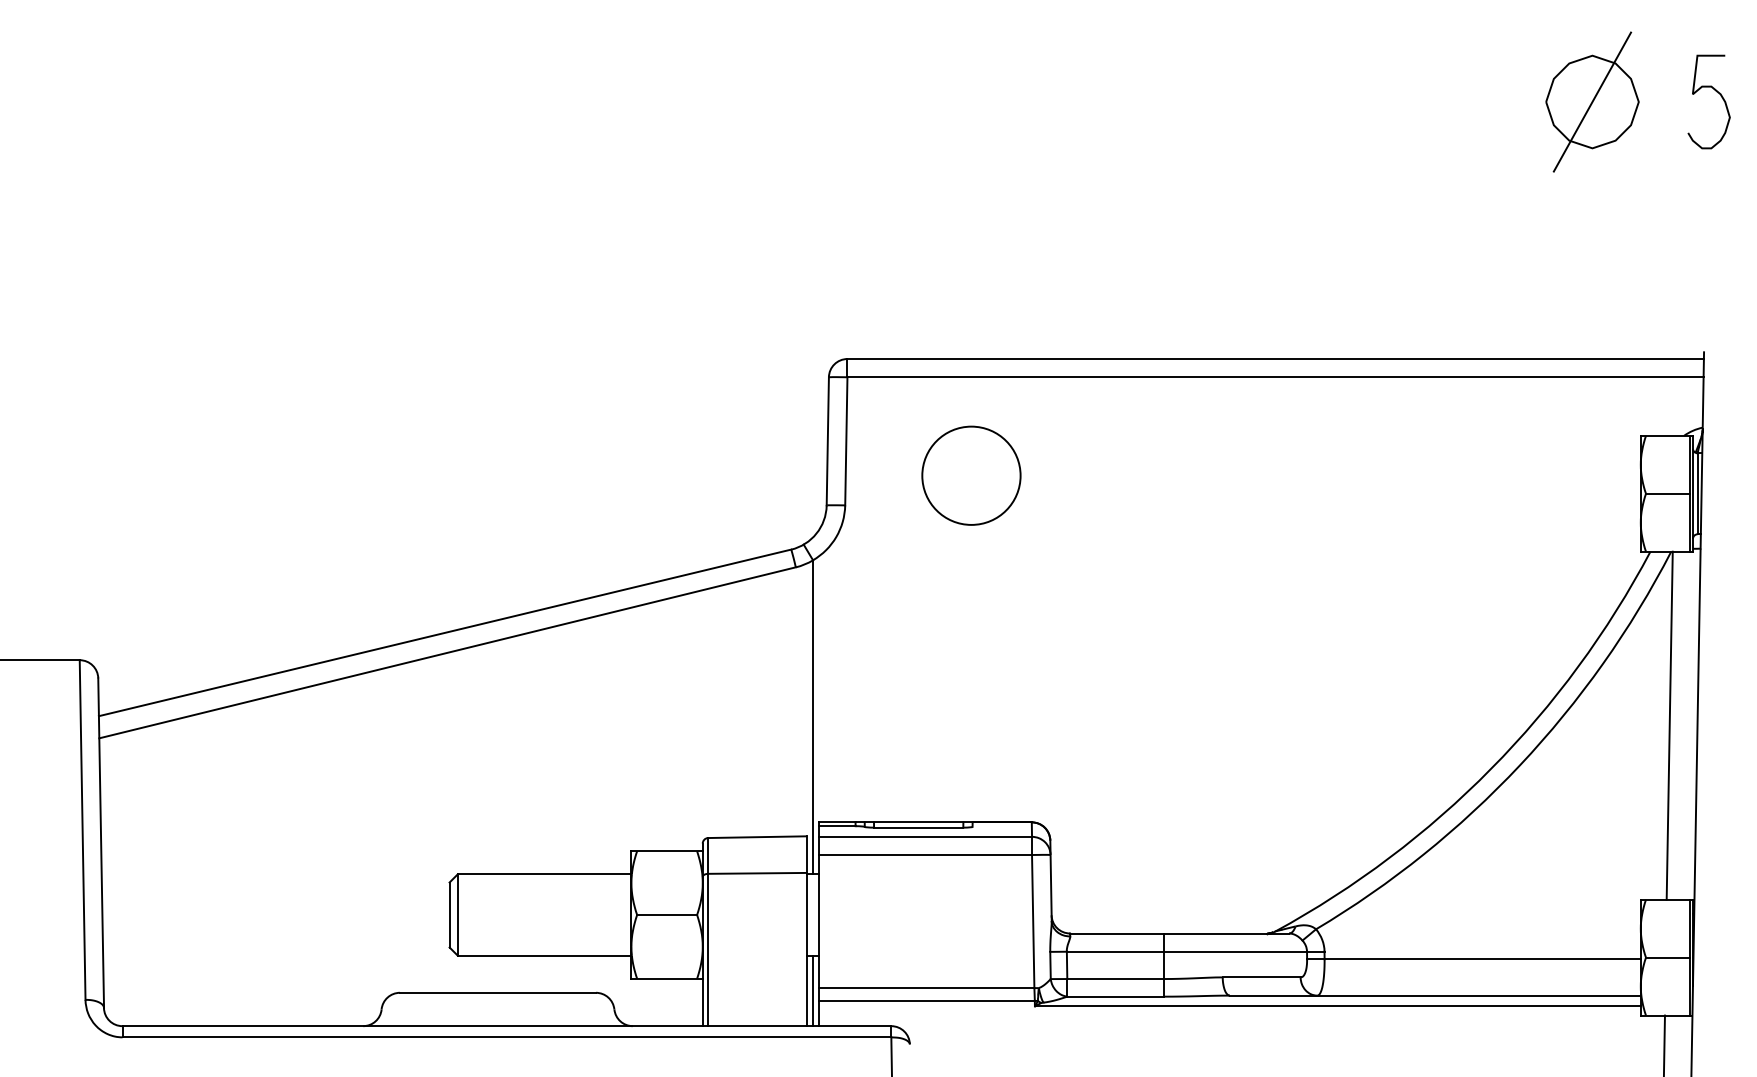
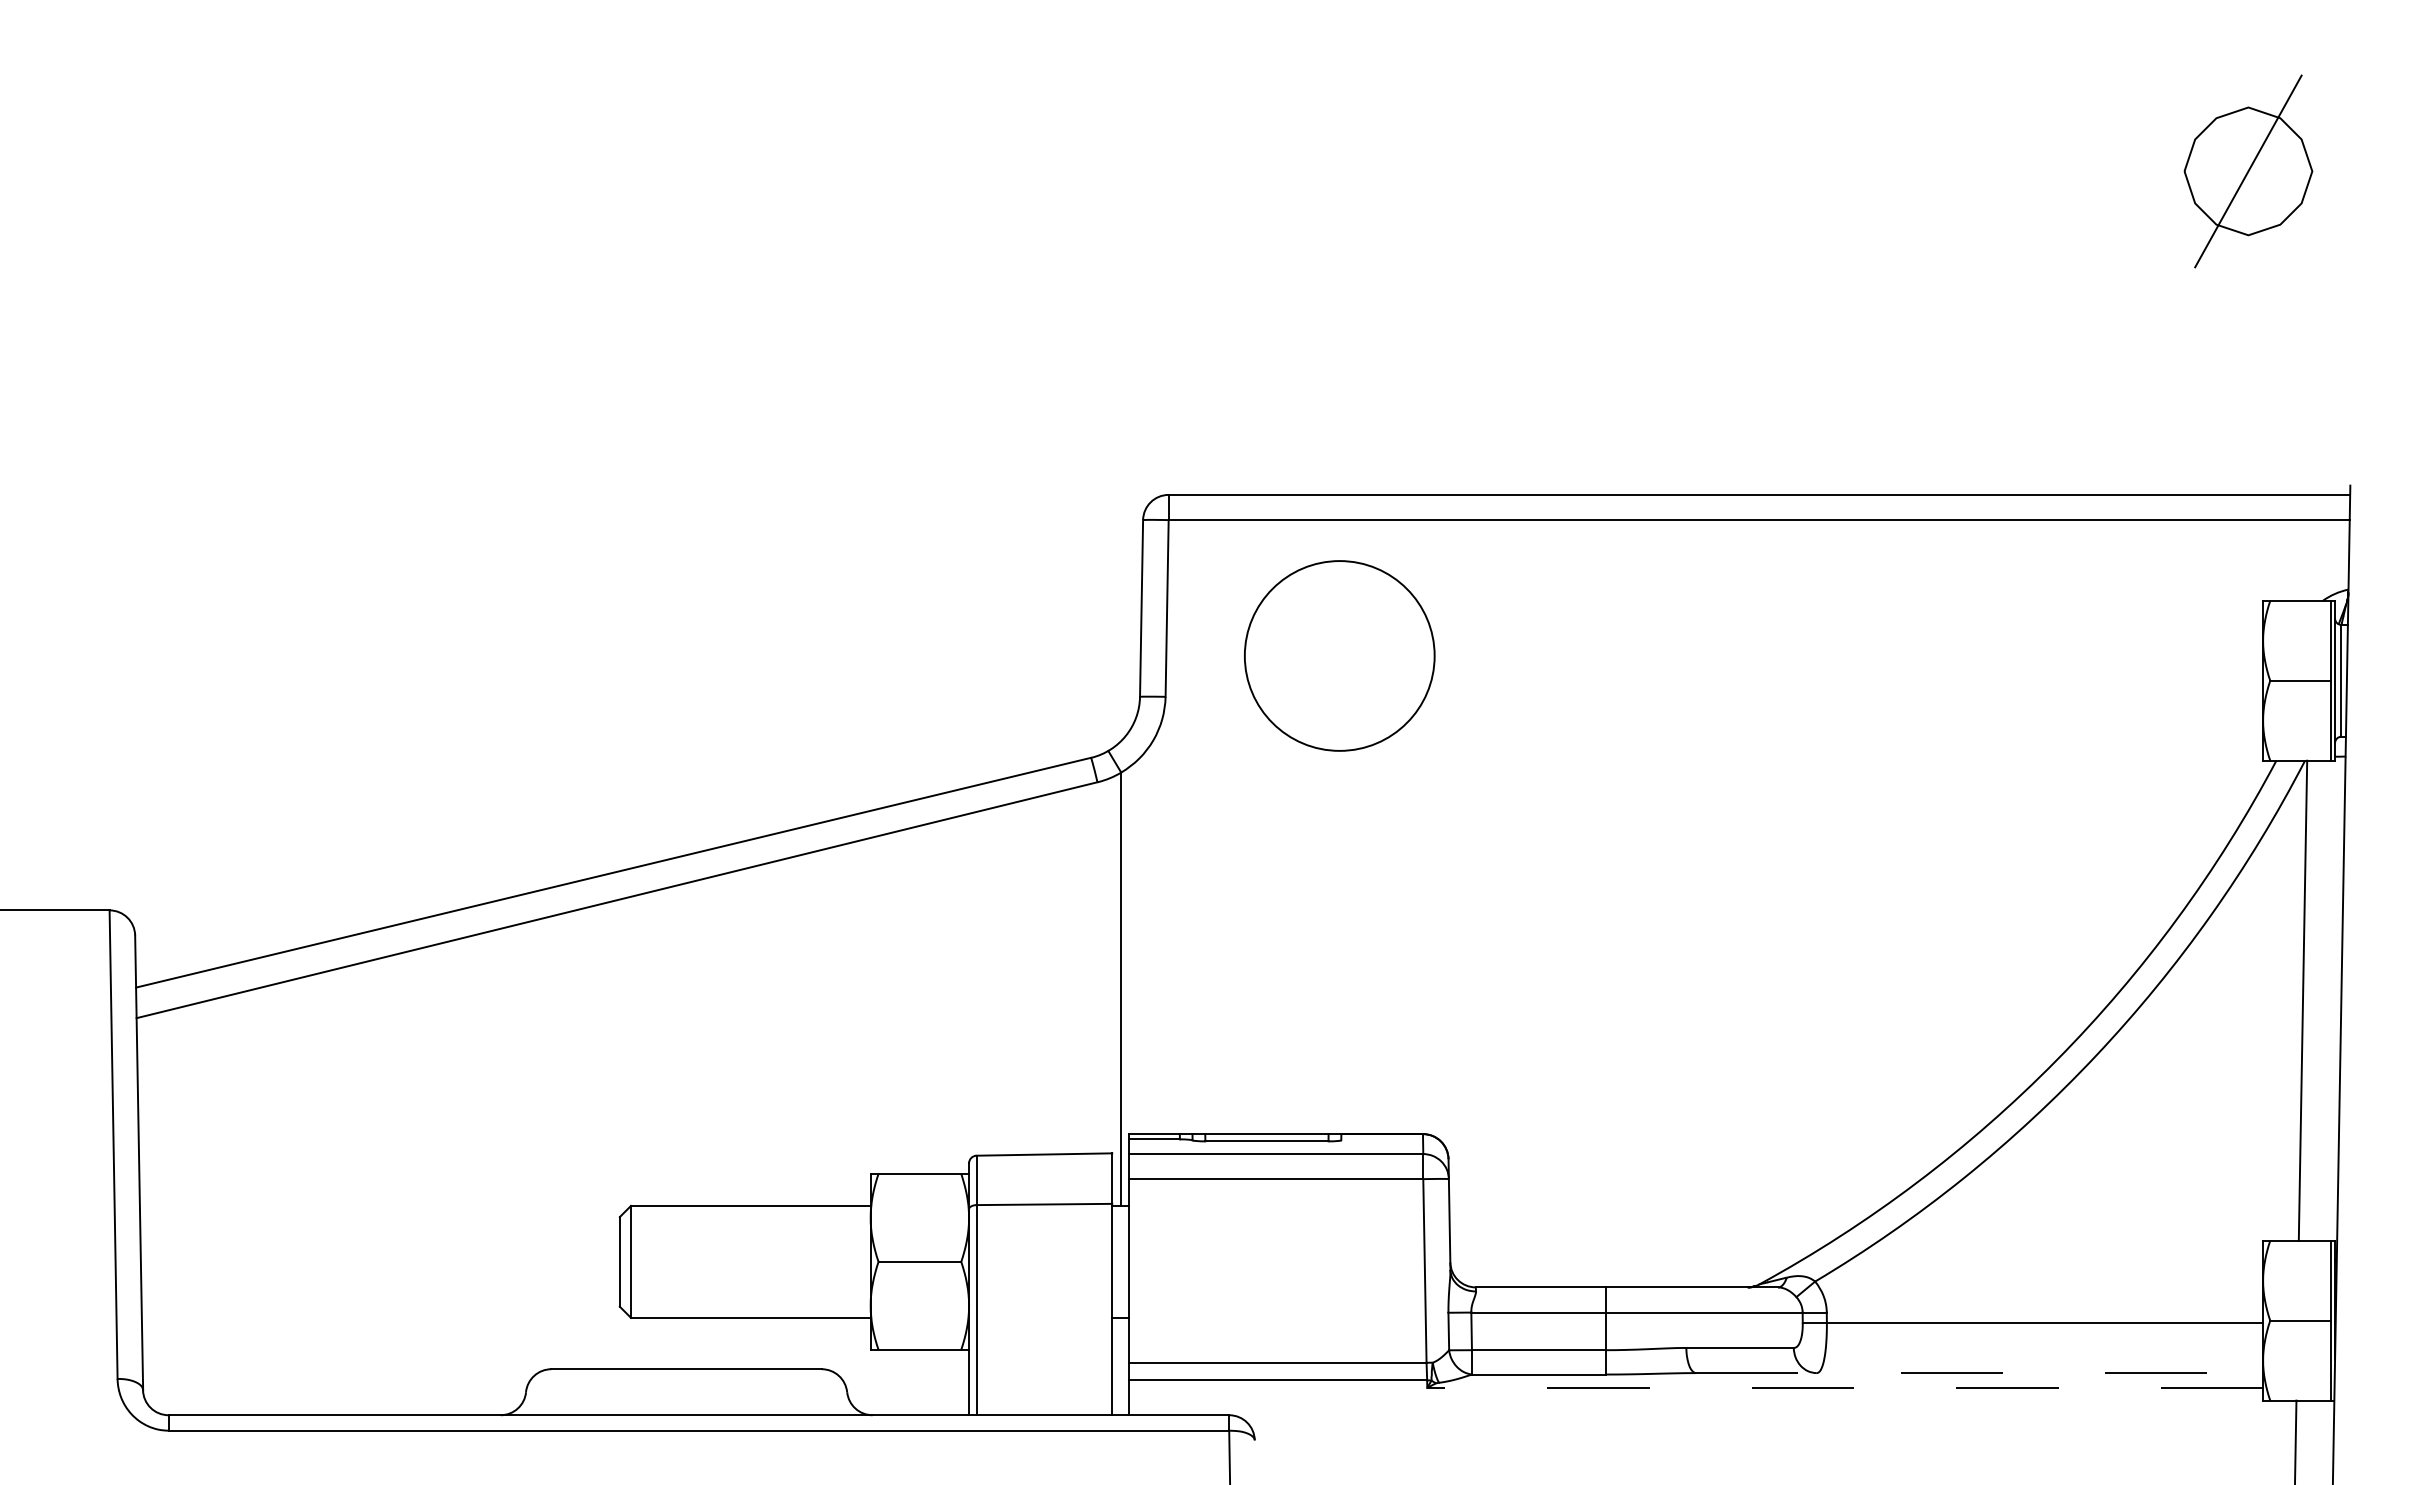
curve: (1717, 92) -> (2368, 127), removed
part: (1592, 102) -> (2248, 171), moved
circle: (971, 475) -> (1339, 655), size x1.4
line: (813, 990) -> (1121, 1366), removed
line: (1435, 995) -> (1980, 1373), solid -> dashed
line: (1338, 1006) -> (1845, 1388), solid -> dashed

